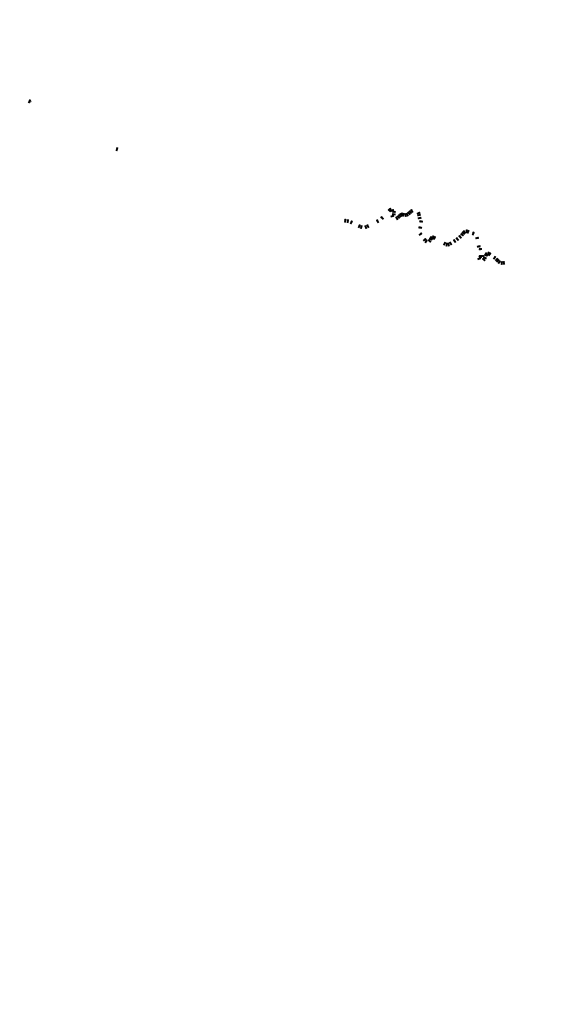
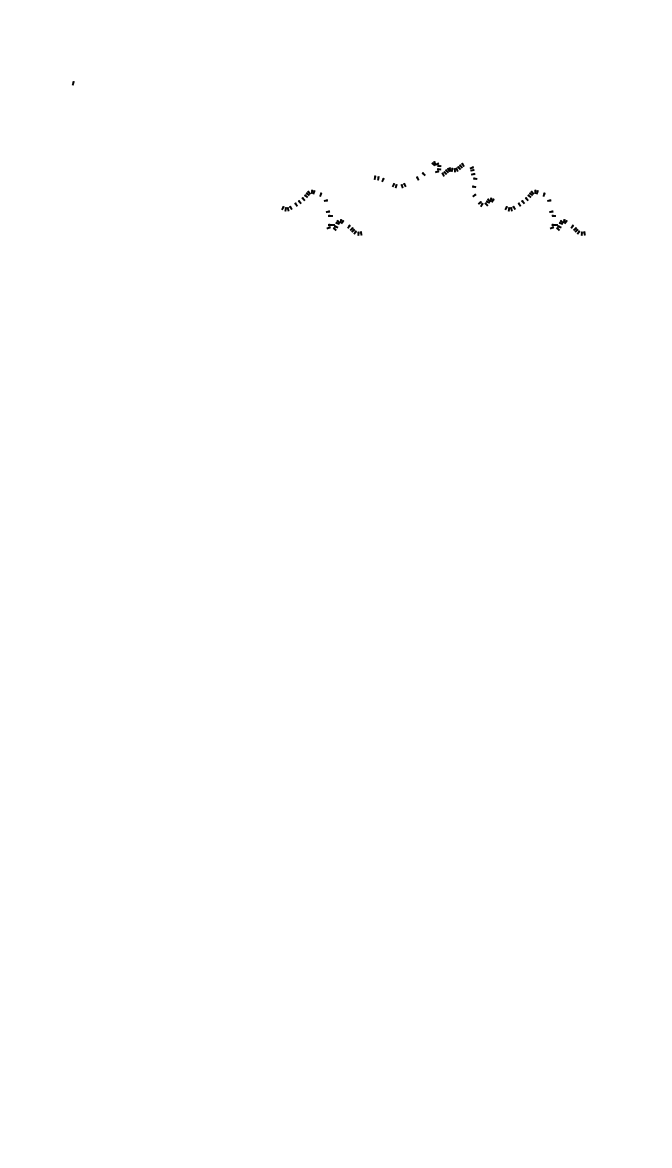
part: (304, 246) -> (321, 211), added

